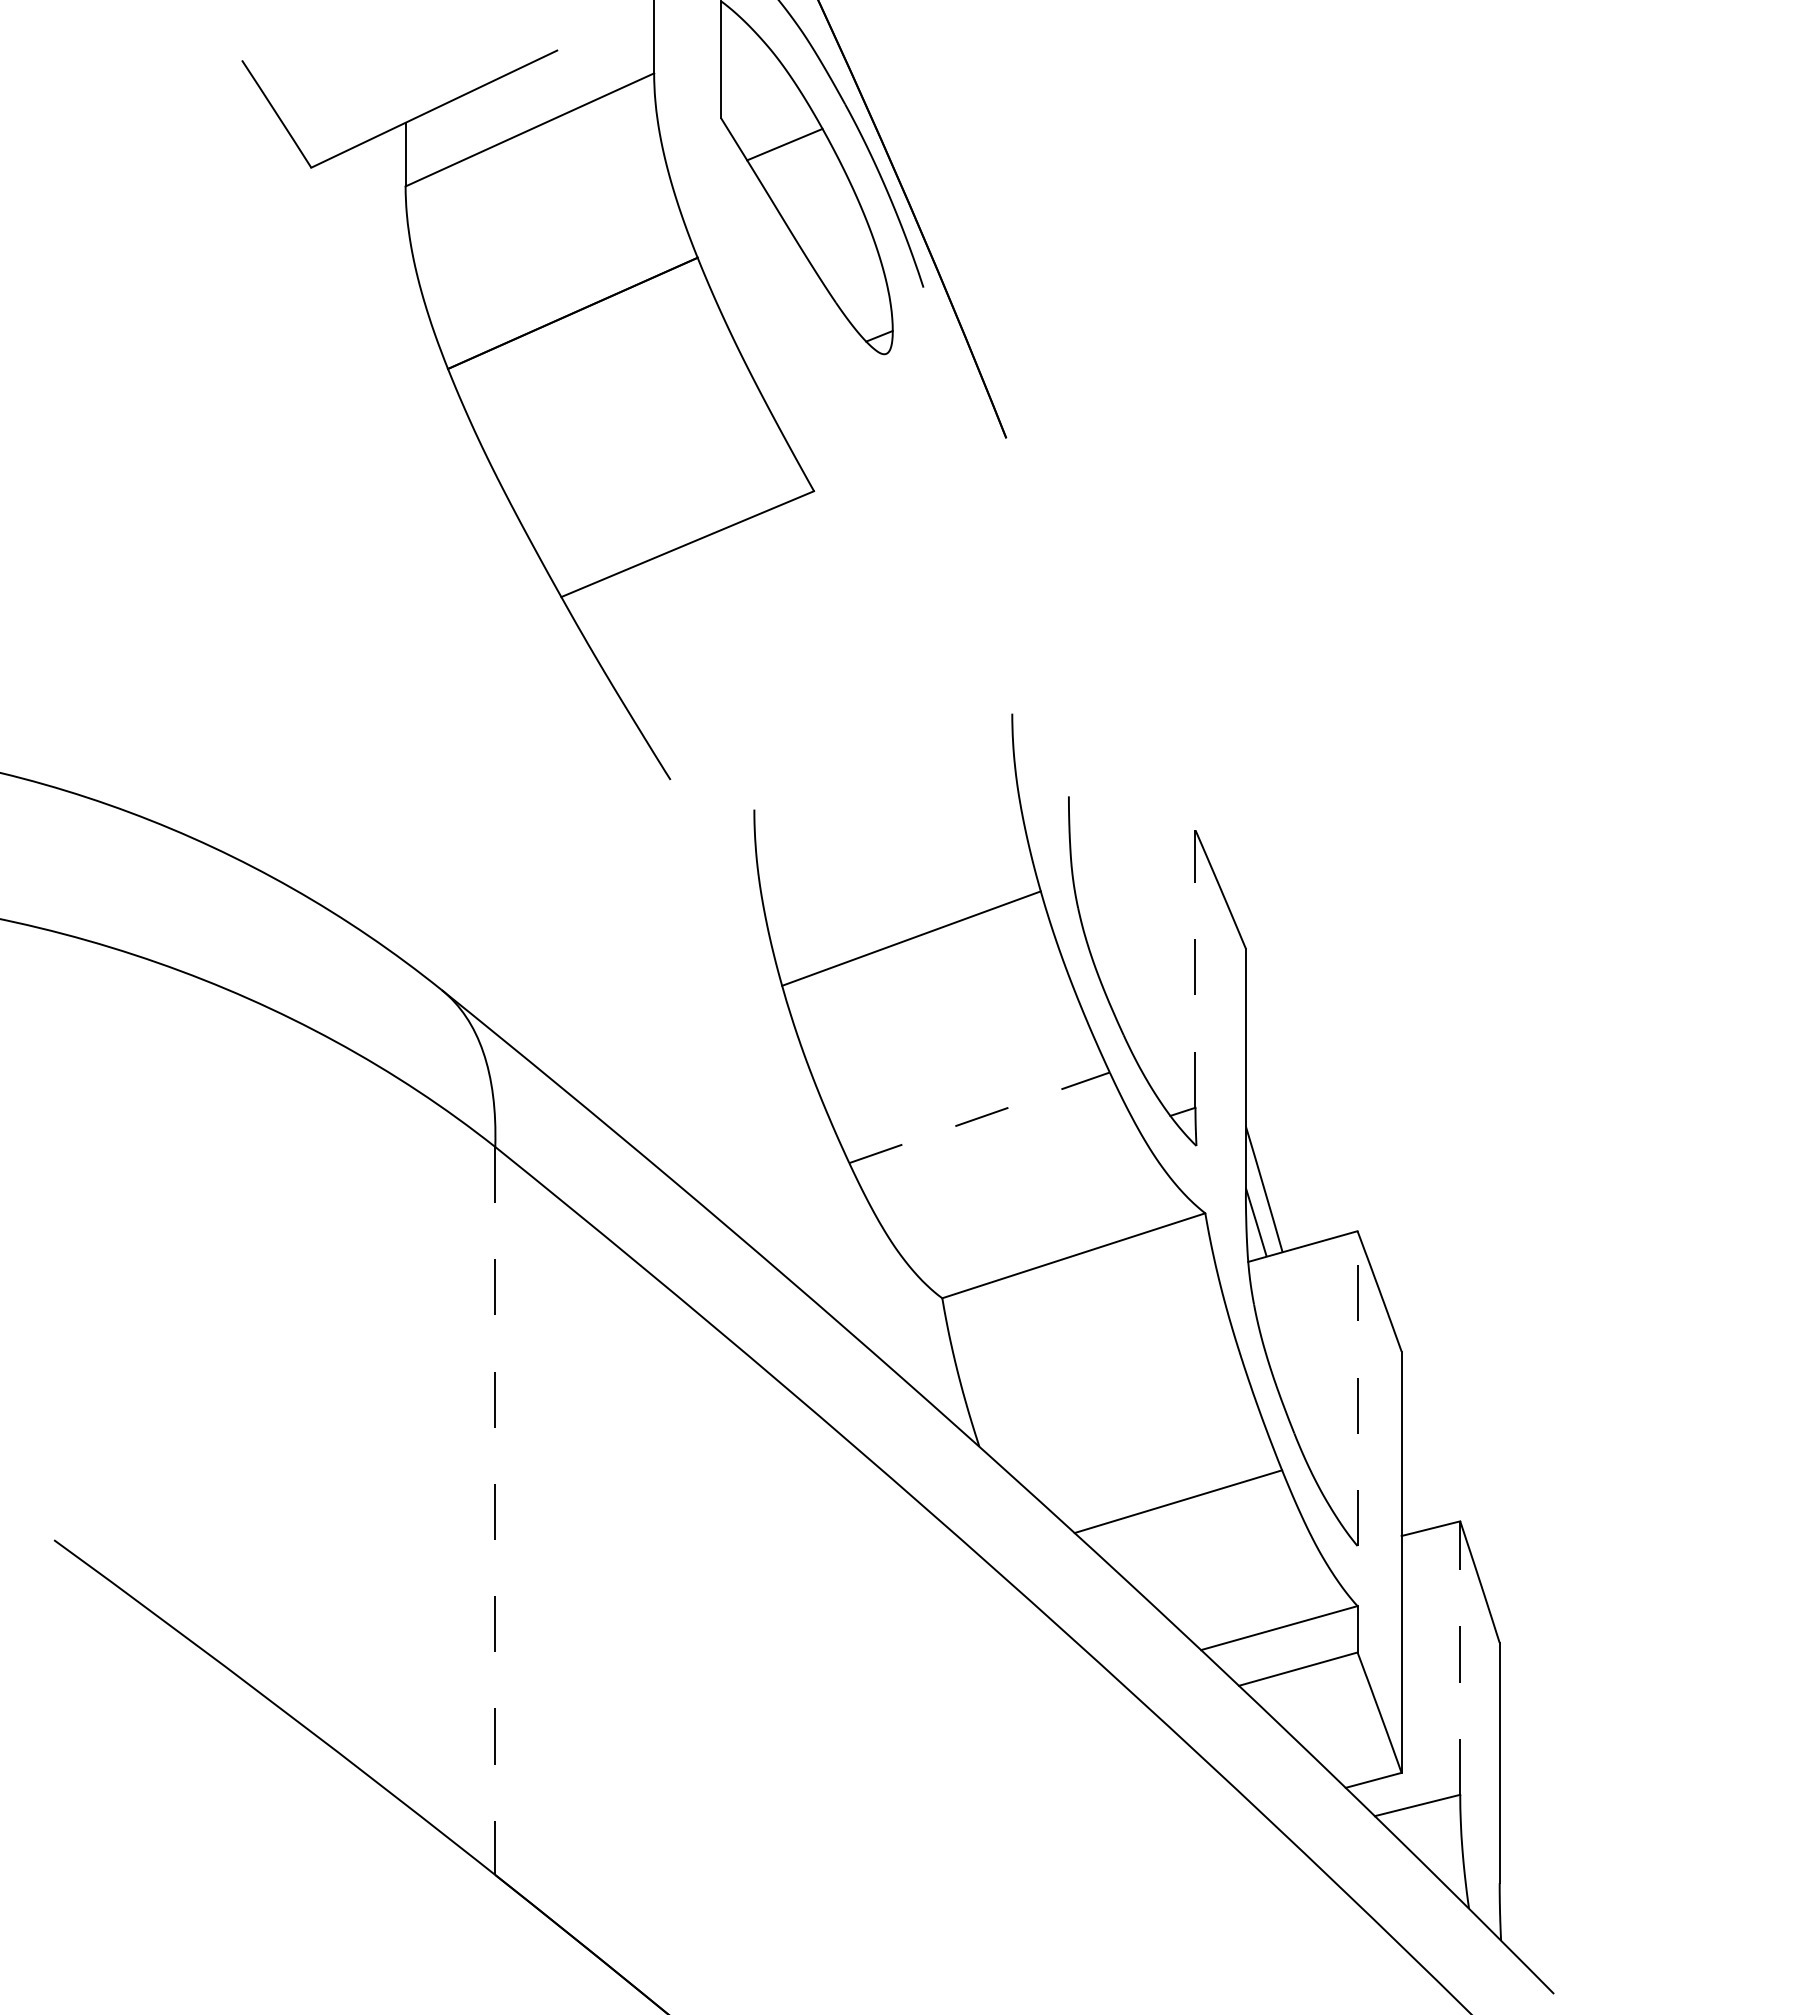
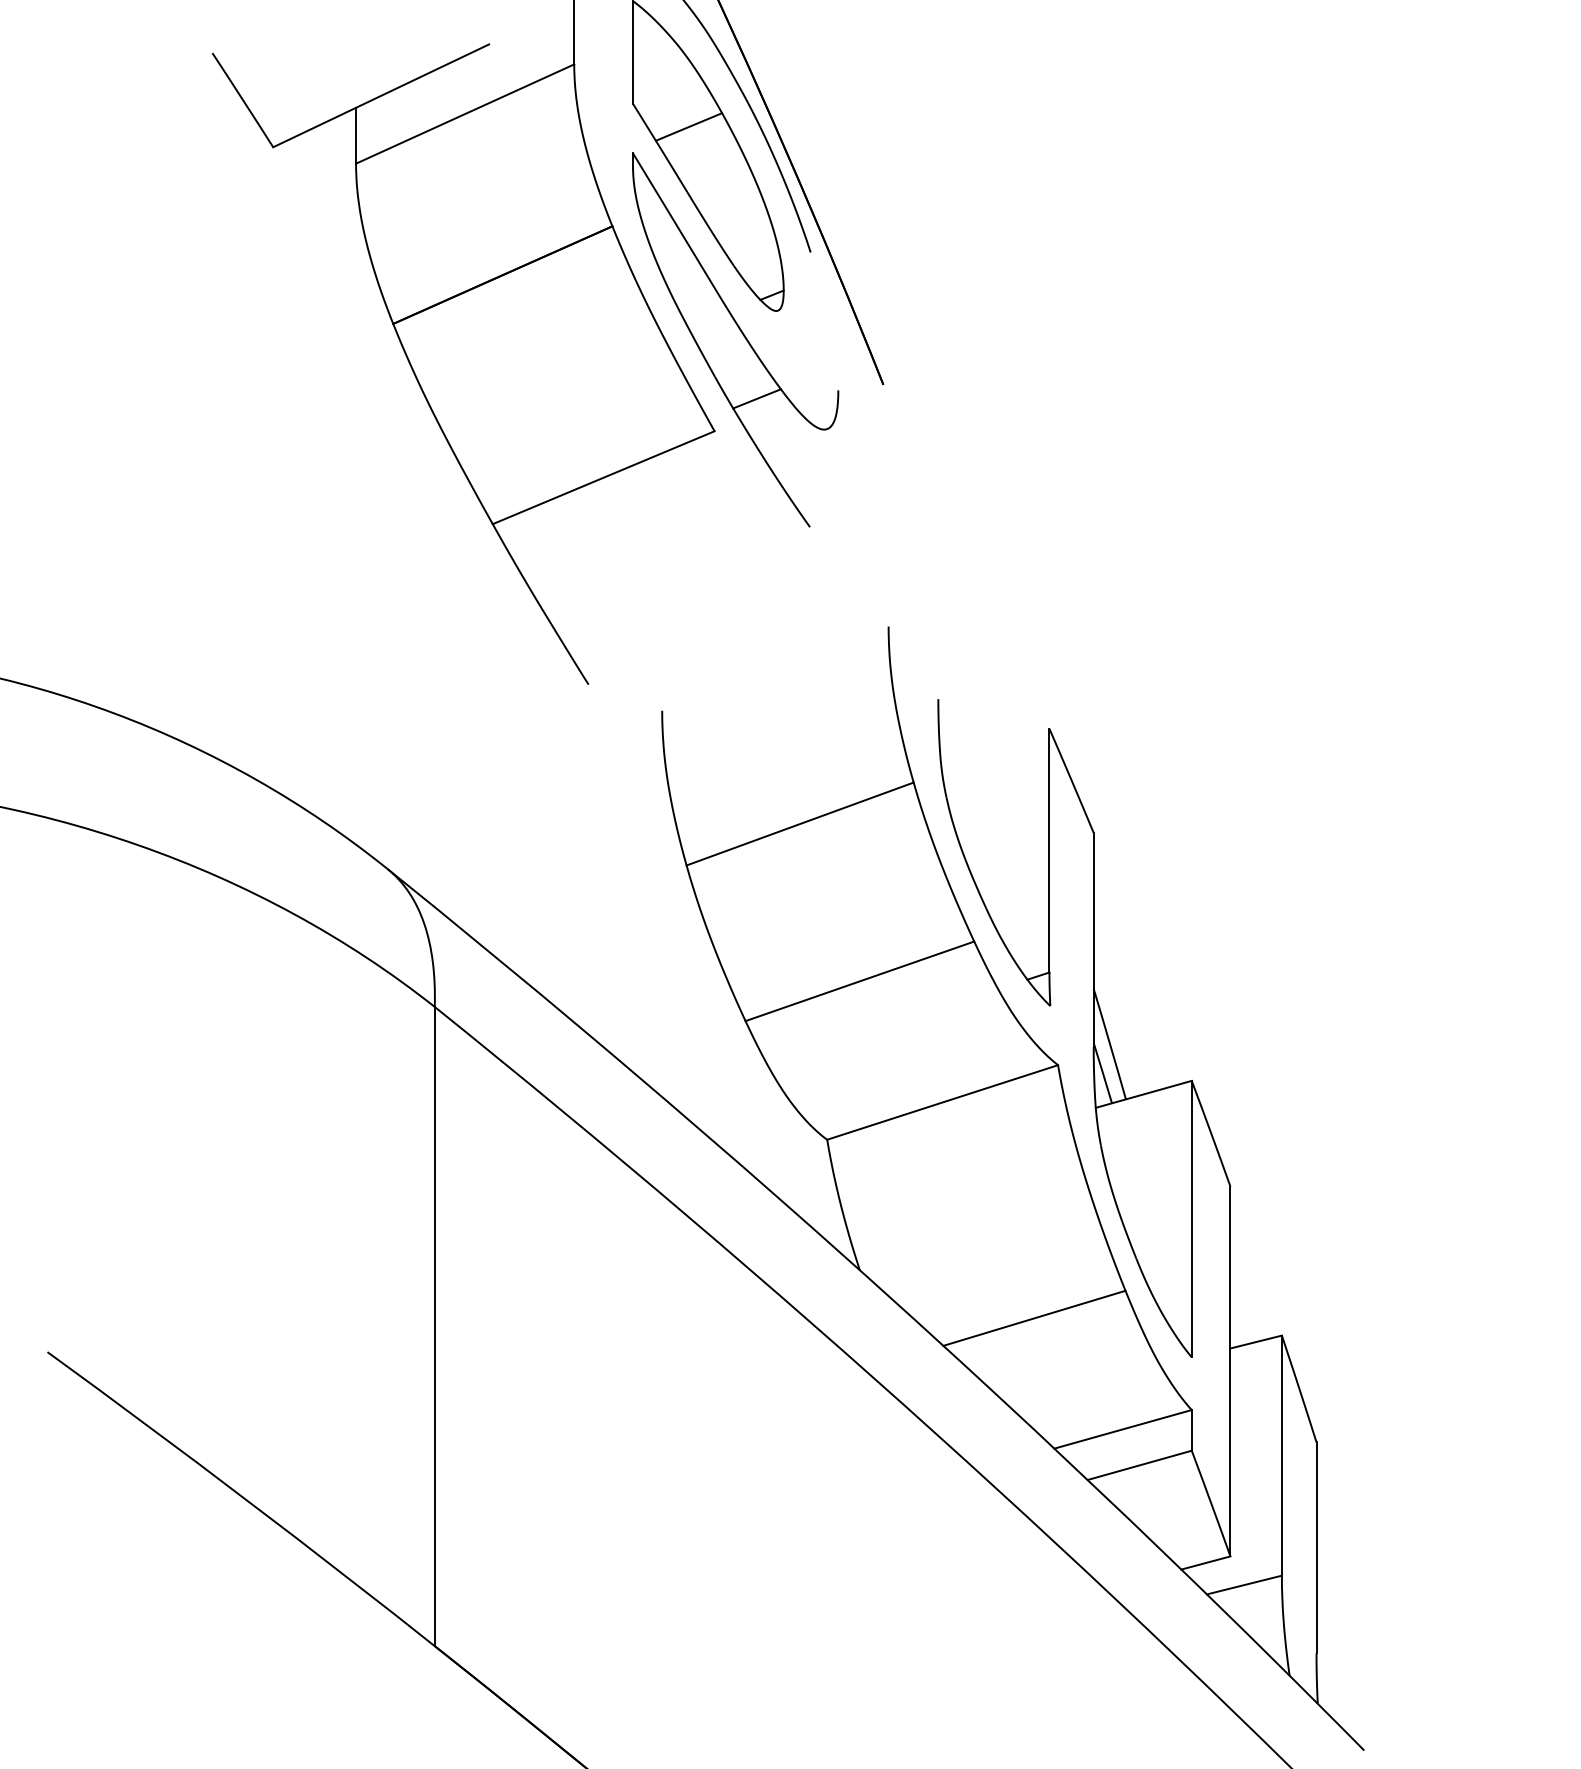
part: (837, 387) -> (735, 340), added
line: (1195, 969) -> (1049, 851), dashed -> solid
line: (979, 1117) -> (859, 981), dashed -> solid
line: (1357, 1388) -> (1191, 1218), dashed -> solid
line: (495, 1510) -> (434, 1326), dashed -> solid
line: (1460, 1658) -> (1282, 1456), dashed -> solid

